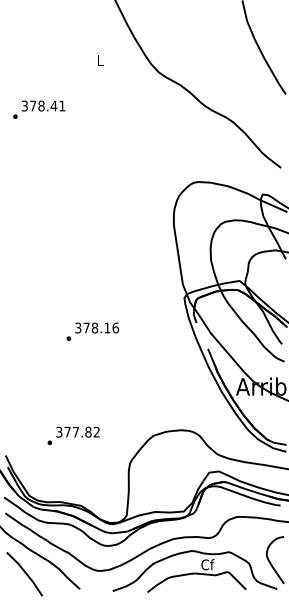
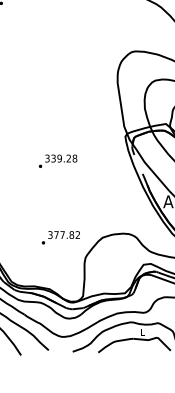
text: (101, 327) -> (64, 158), 378.16 -> 339.28
text: (73, 435) -> (60, 237), moved
text: (207, 564) -> (142, 332), Cf -> L

